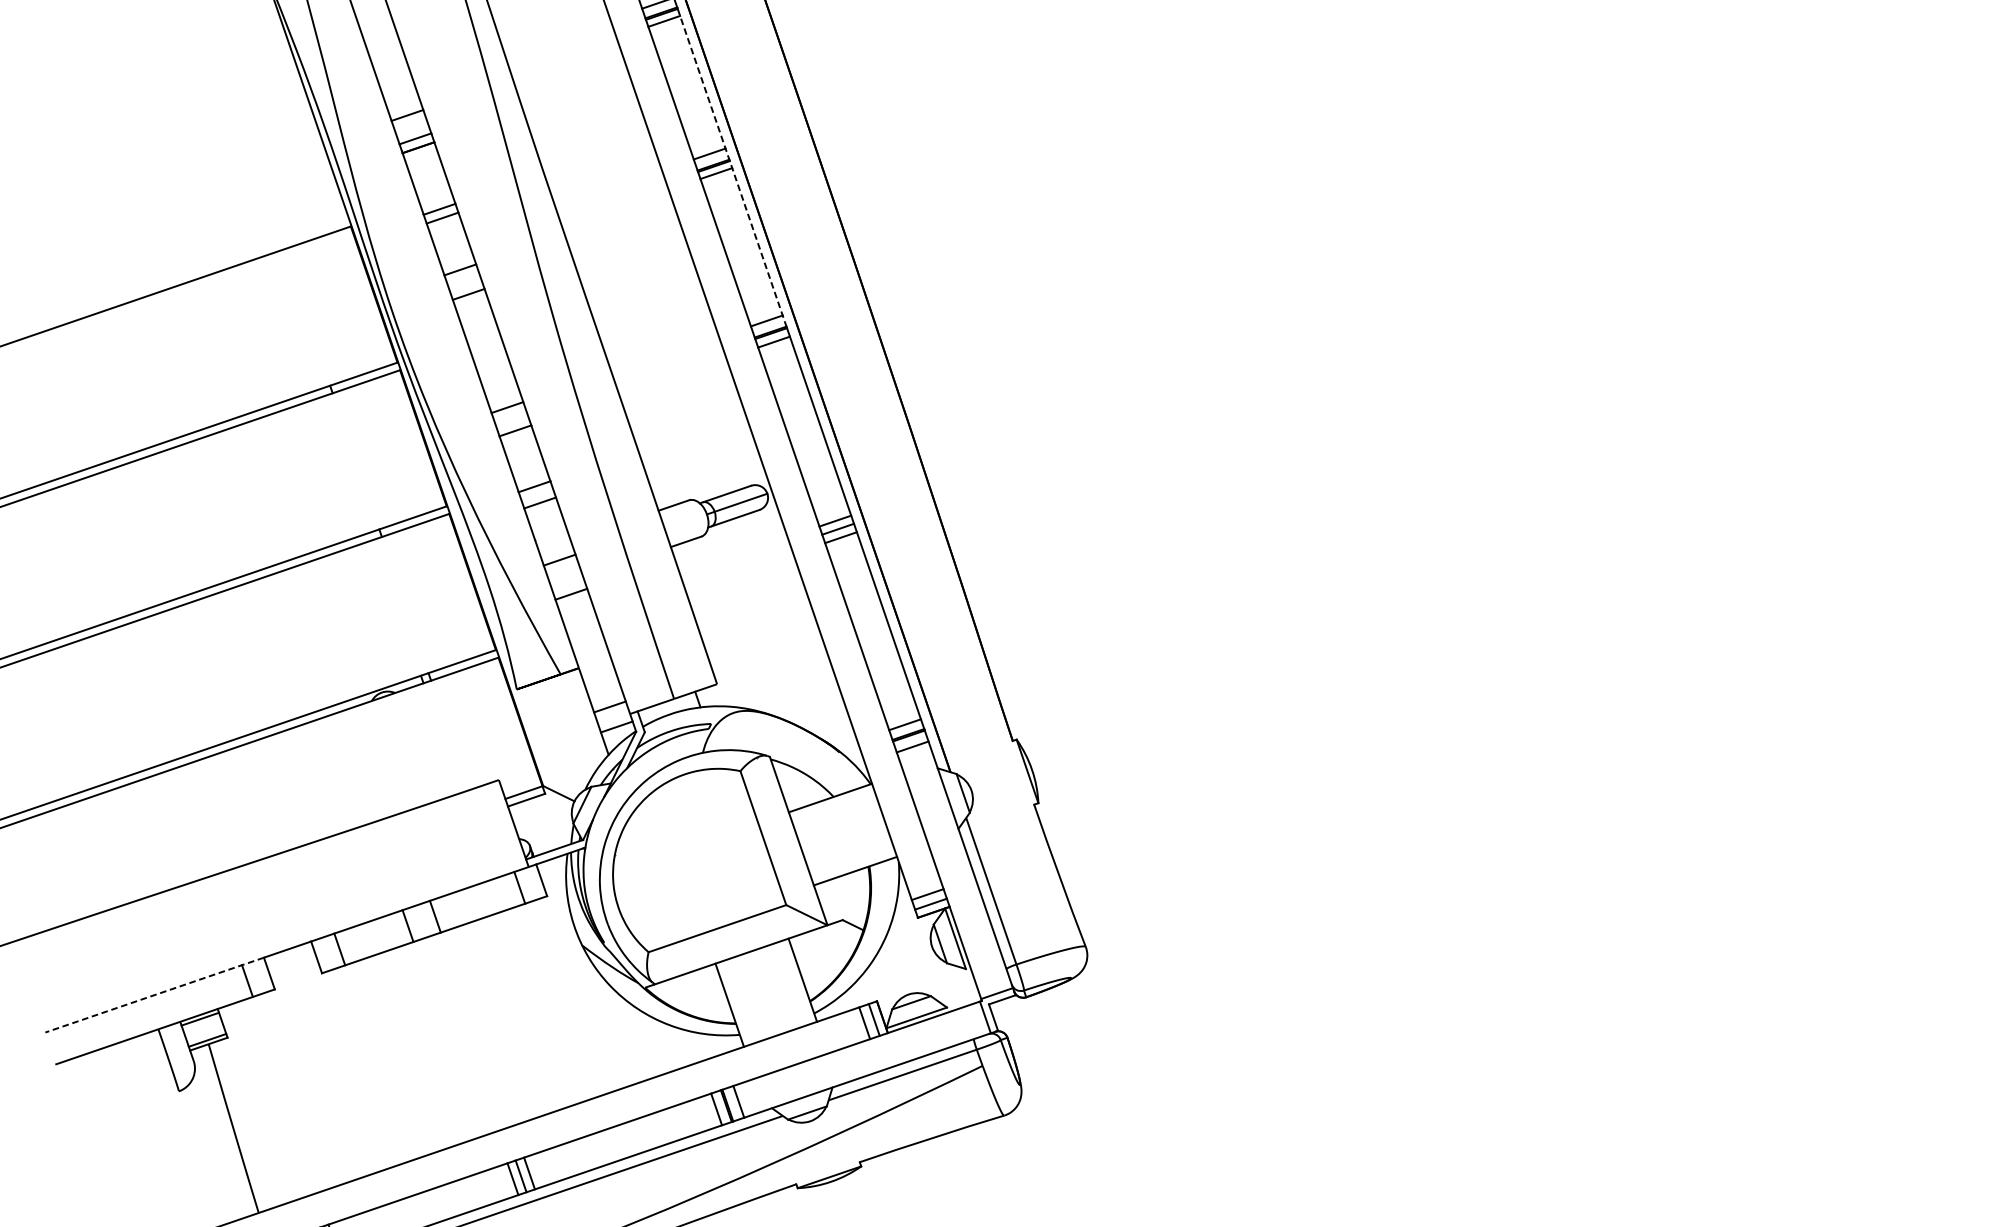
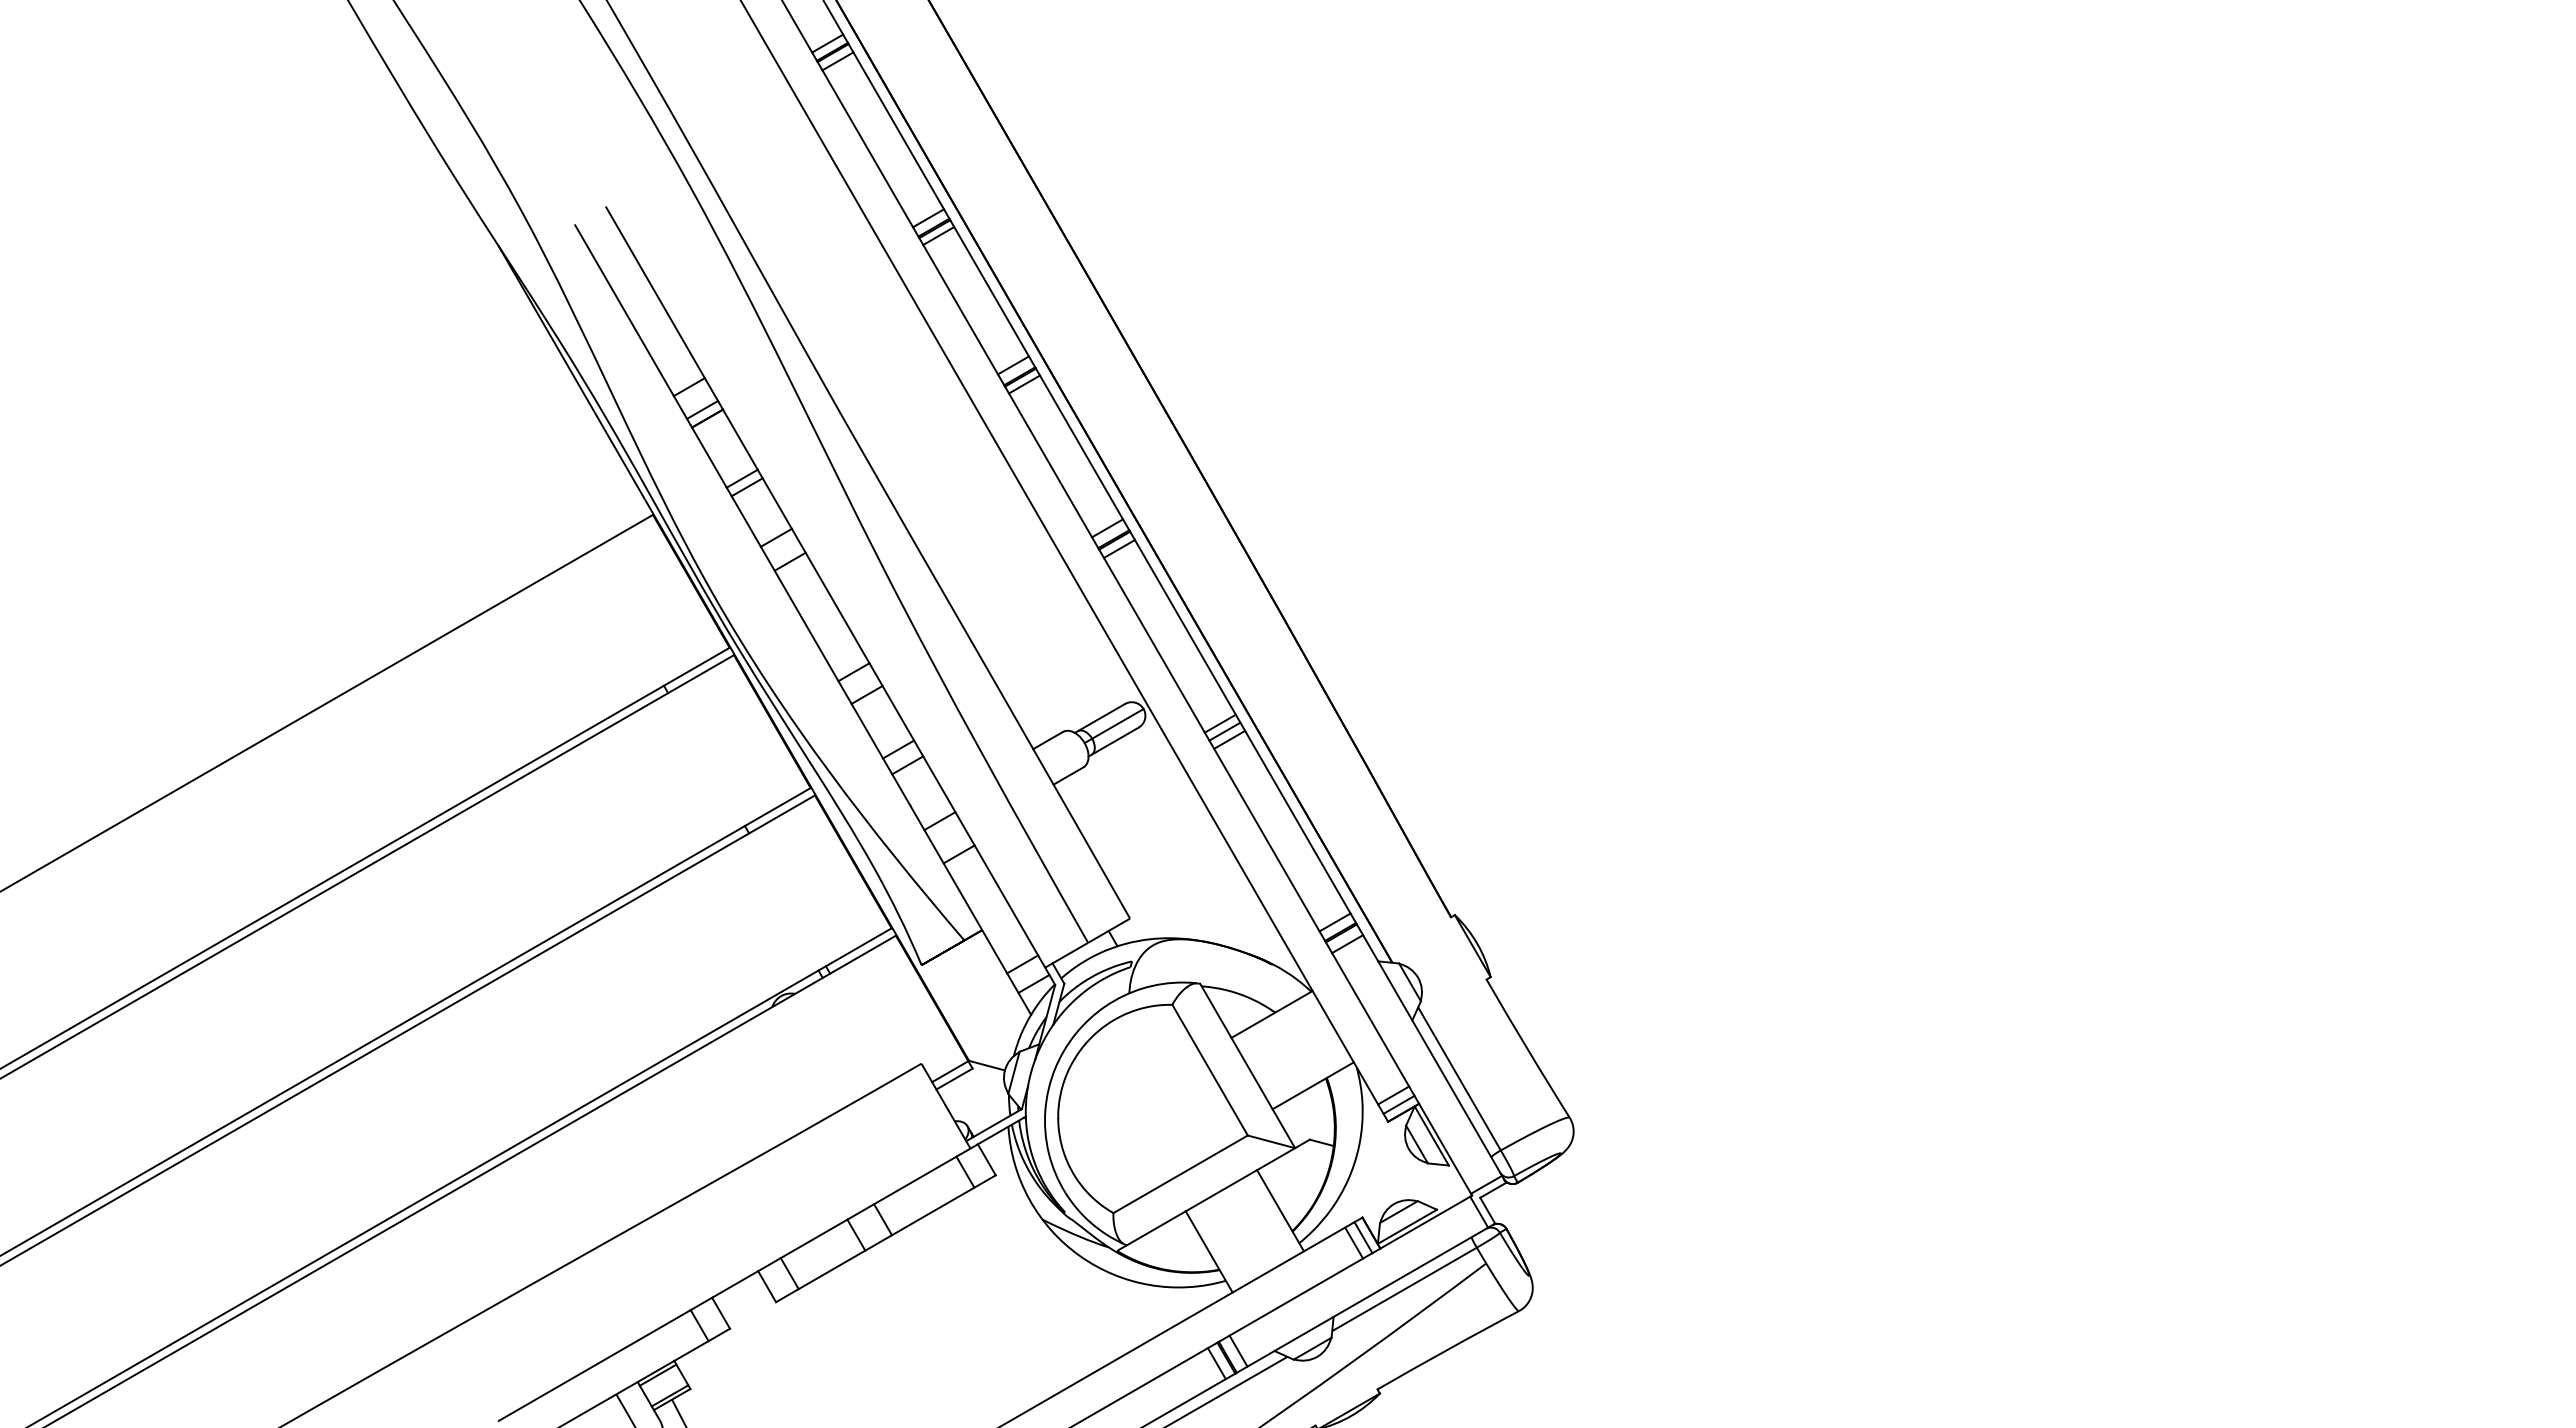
line: (732, 168) -> (1040, 375), dashed -> solid
line: (154, 995) -> (605, 1359), dashed -> solid

